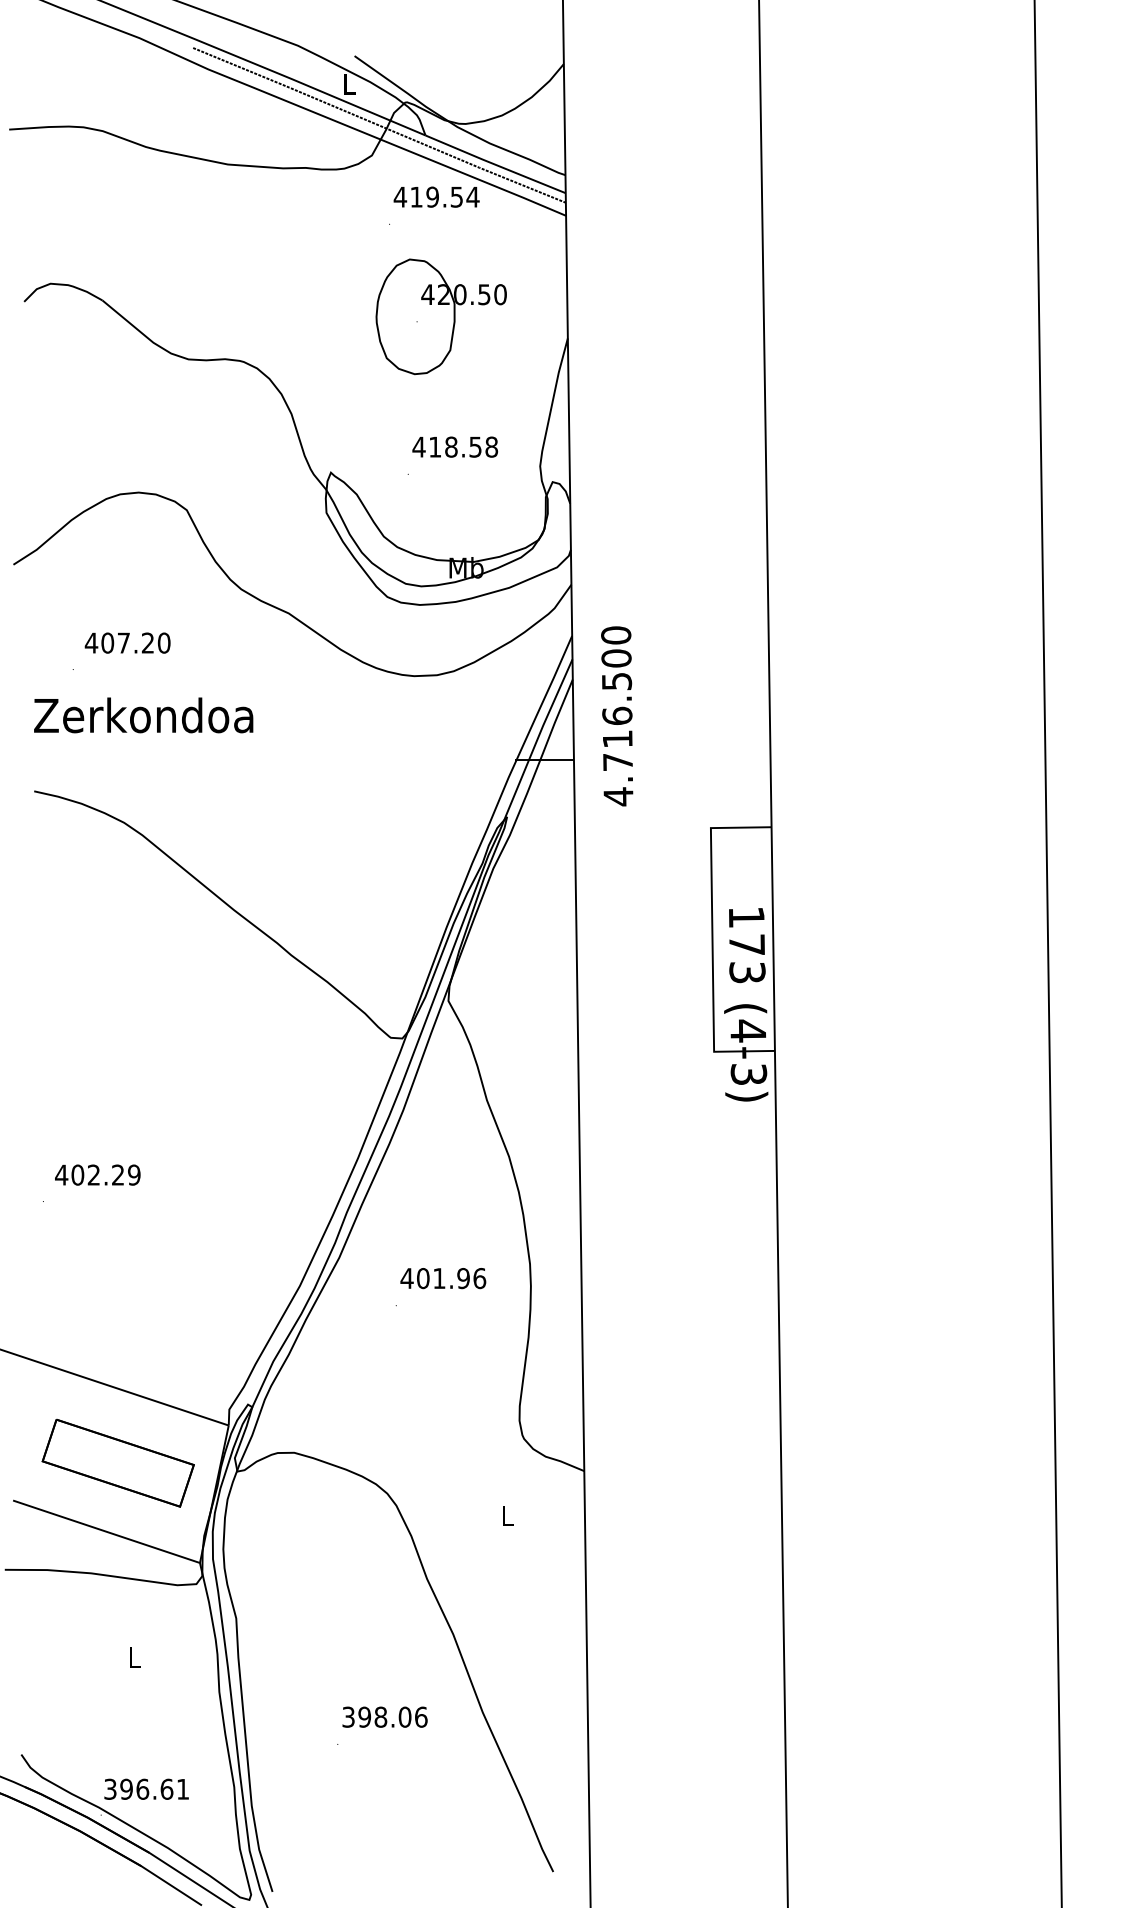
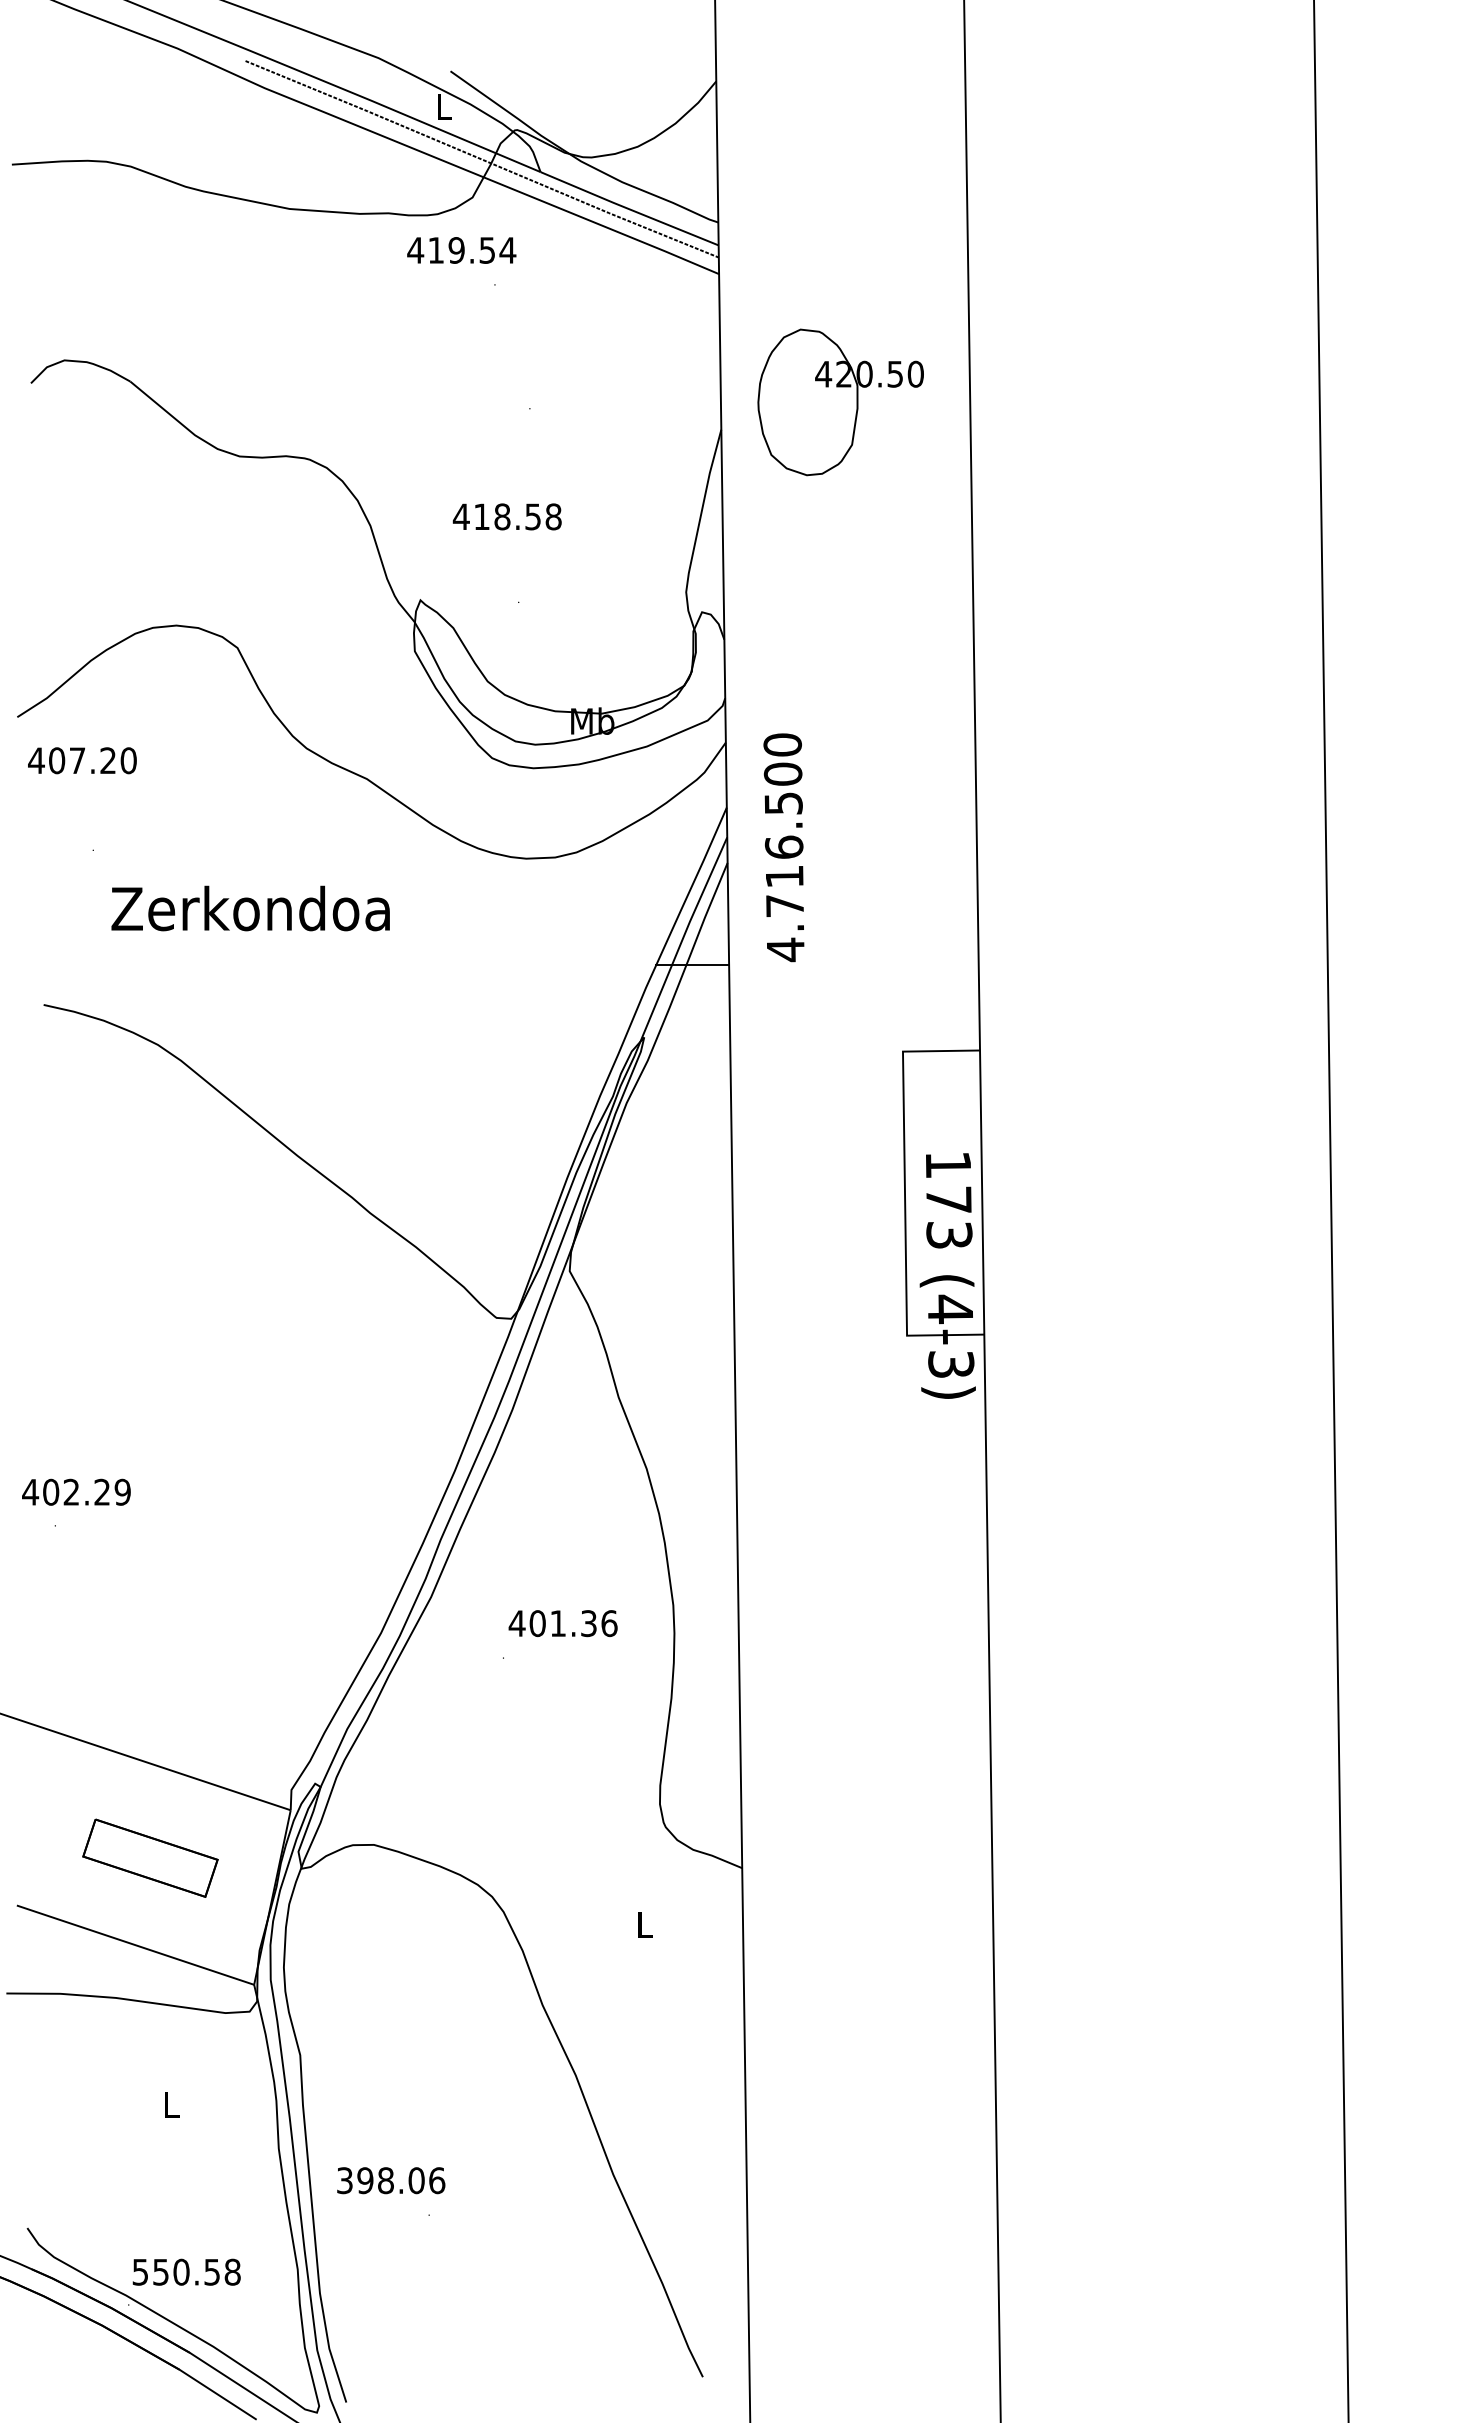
text: (436, 197) -> (461, 250), moved
part: (441, 316) -> (840, 402), moved
text: (454, 446) -> (506, 516), moved
text: (127, 642) -> (82, 760), moved
text: (143, 715) -> (250, 908), moved
text: (616, 716) -> (783, 847), moved
text: (97, 1174) -> (76, 1491), moved
text: (463, 1278) -> (588, 1623), 401.96 -> 401.36
part: (118, 1463) -> (150, 1858), size x0.7
text: (385, 1717) -> (391, 2180), moved
text: (146, 1788) -> (186, 2271), 396.61 -> 550.58

